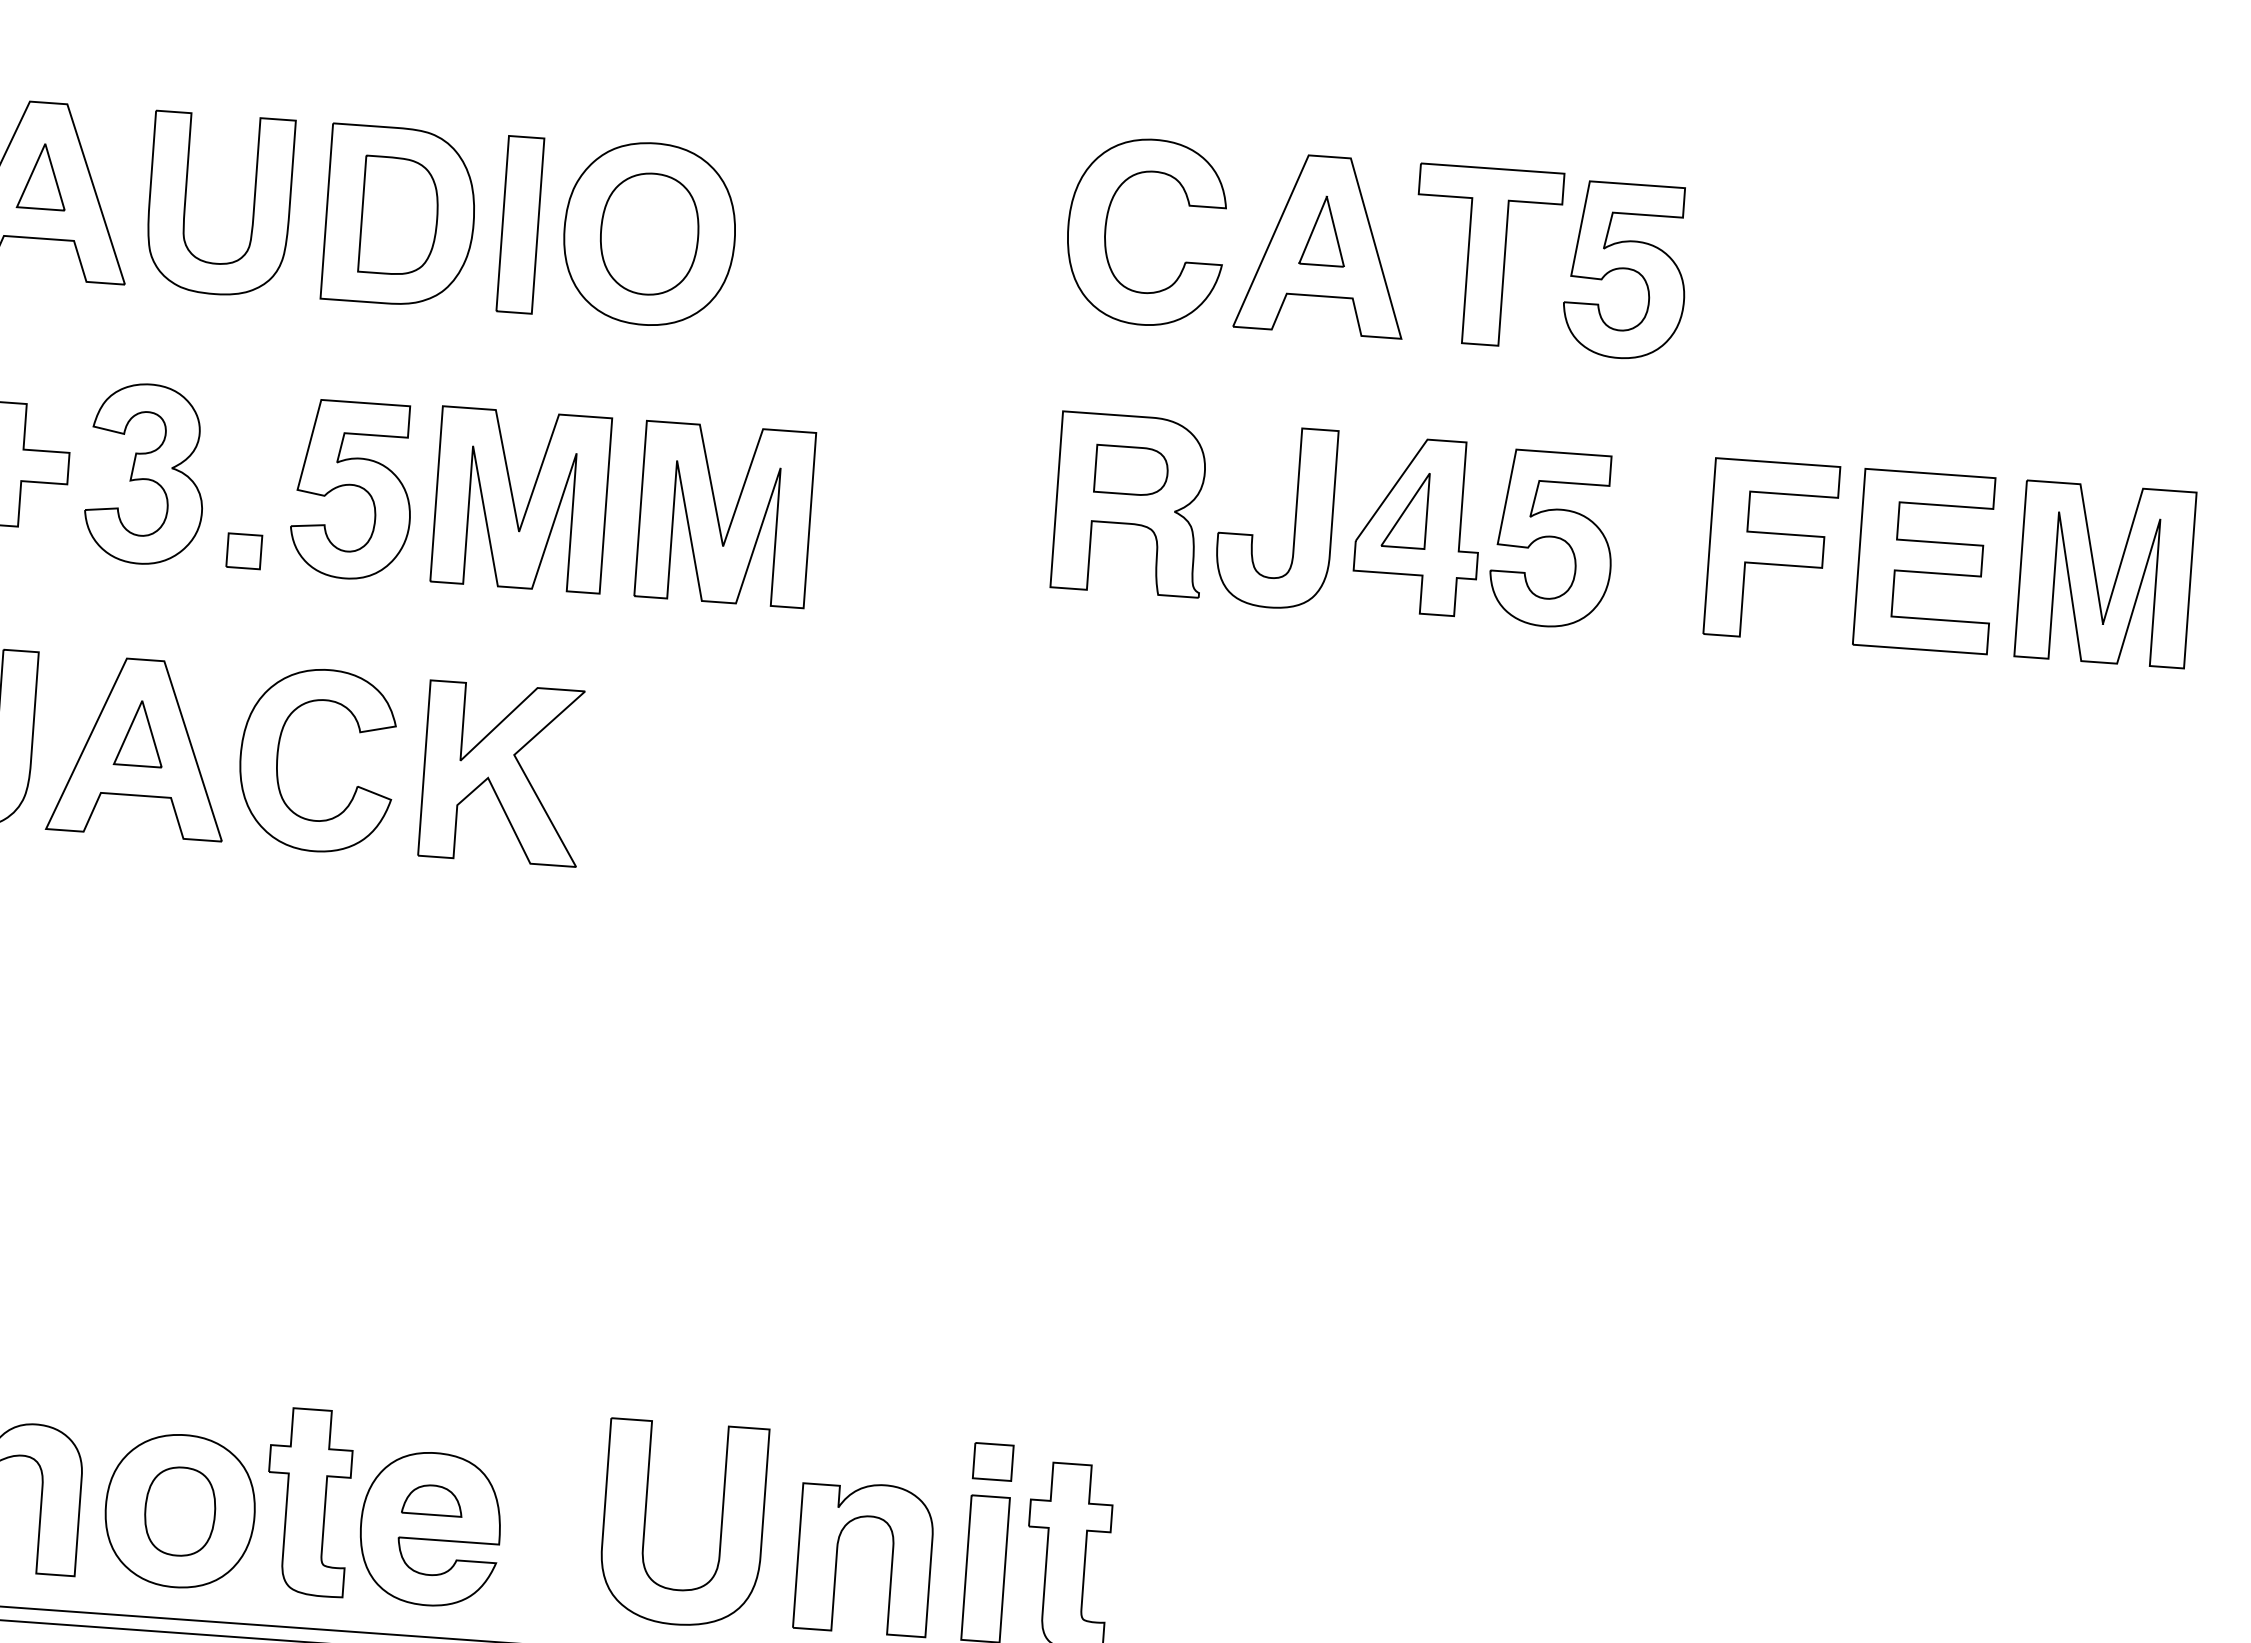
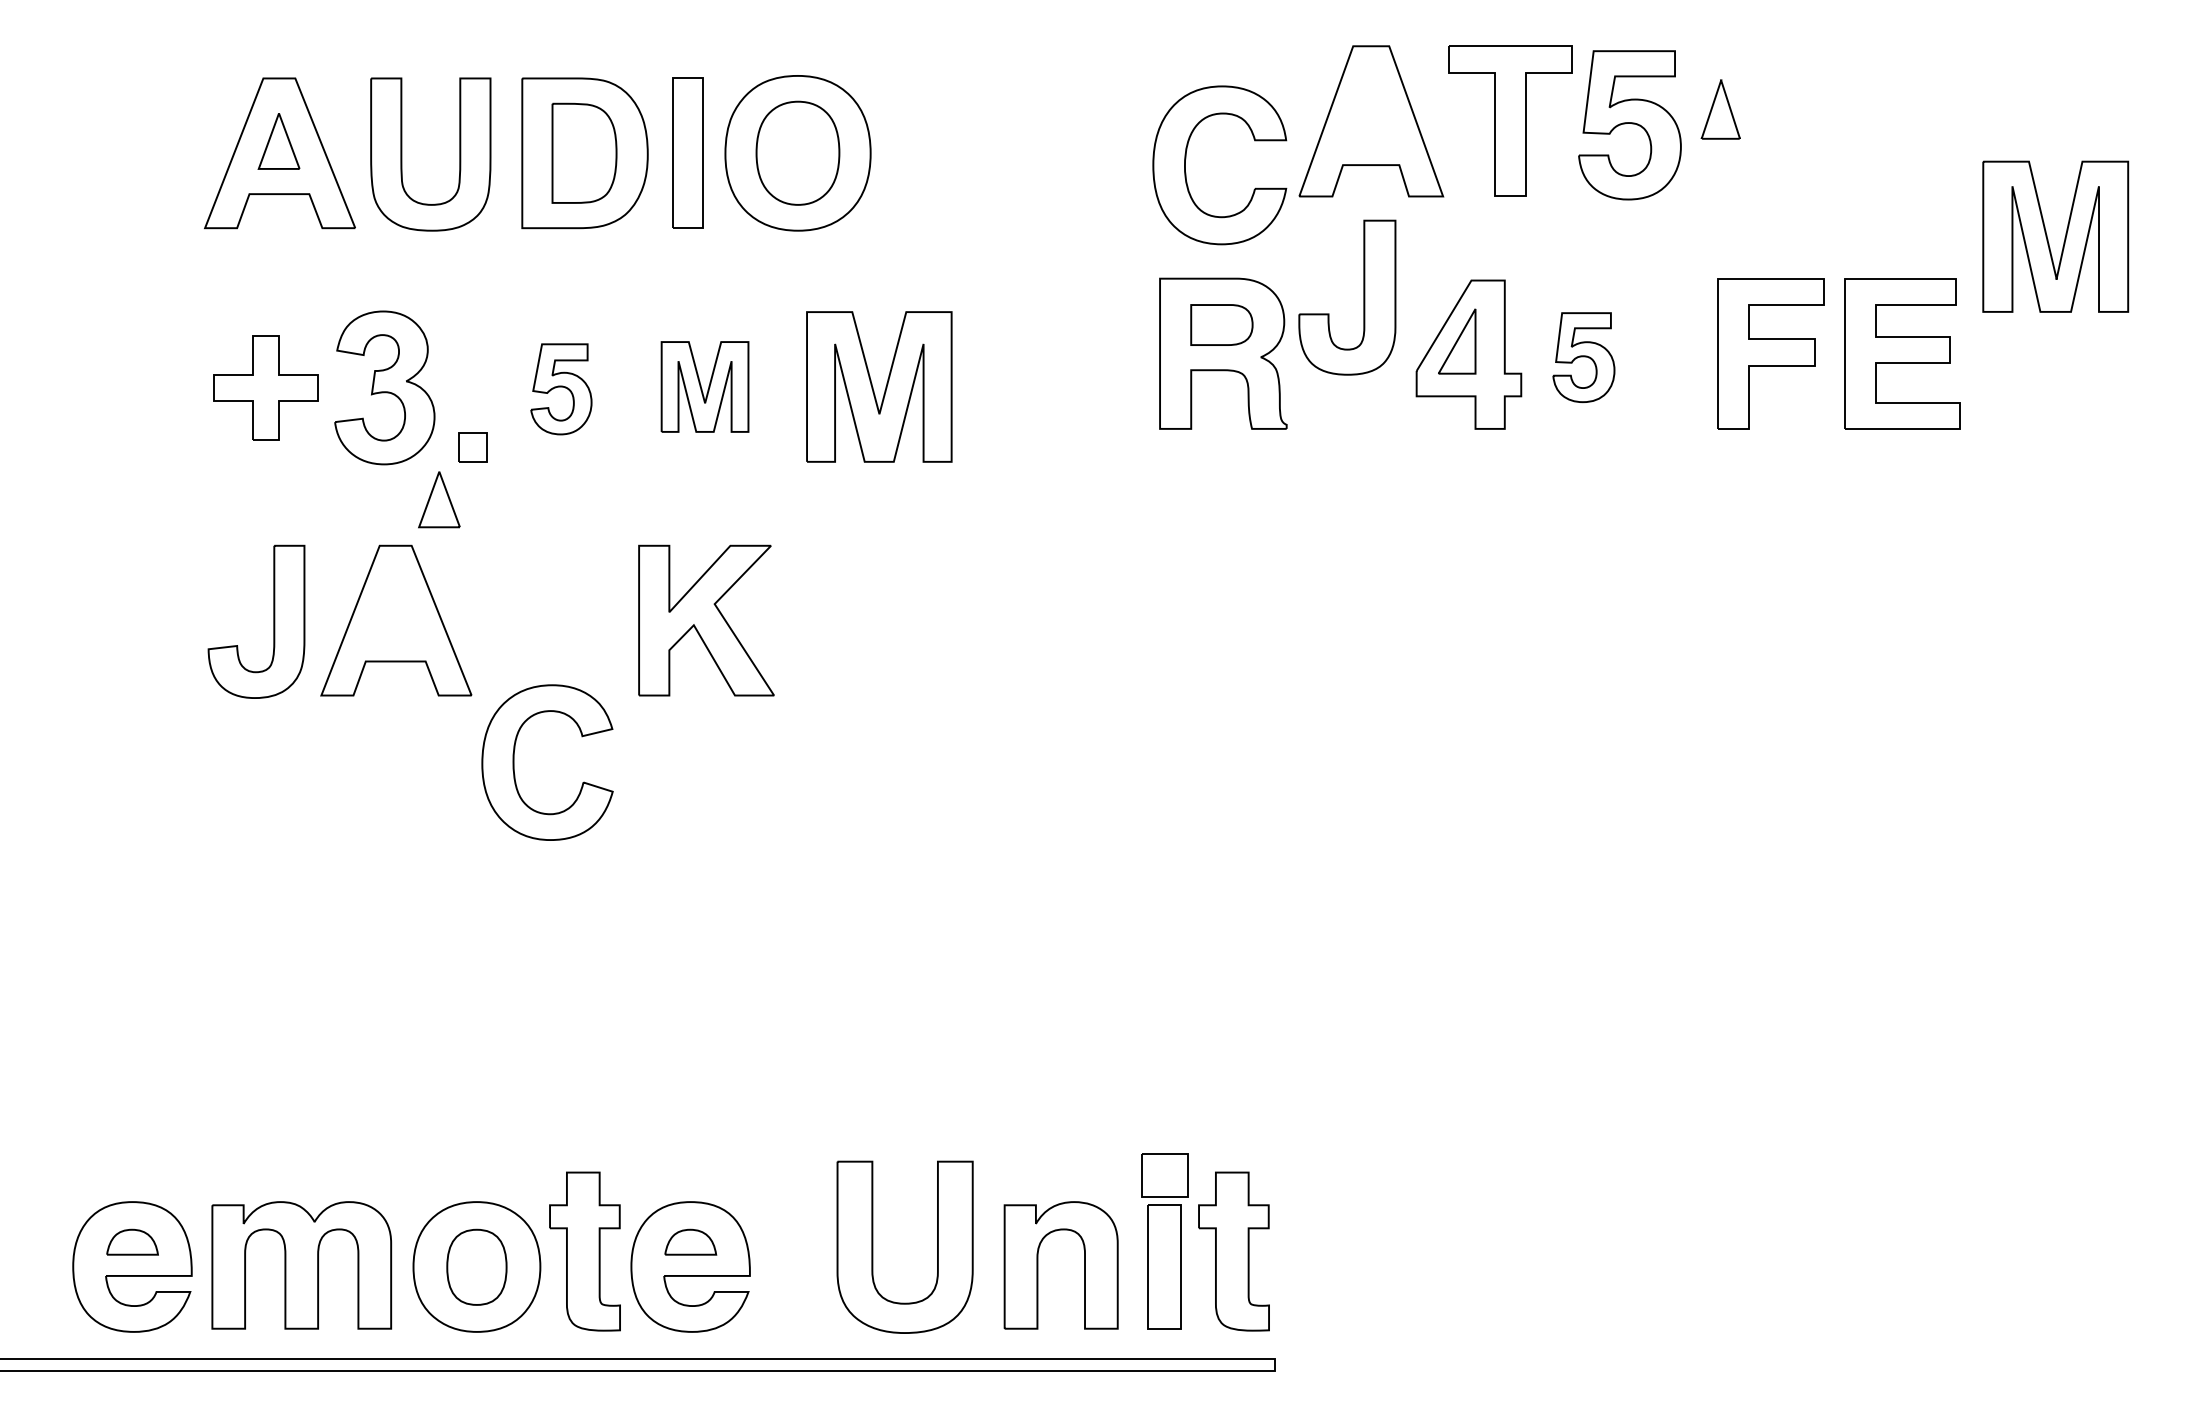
part: (1107, 221) -> (1186, 158), moved
part: (1323, 230) -> (1720, 109), moved
part: (352, 490) -> (561, 389), size x0.6
part: (520, 499) -> (704, 386), size x0.6
part: (1294, 518) -> (1363, 297), moved
part: (1552, 539) -> (1583, 357), size x0.6
part: (2096, 577) -> (2048, 239), moved
part: (140, 733) -> (439, 499), moved
part: (278, 757) -> (514, 762), moved
part: (992, 1461) -> (1164, 1175), size x1.4

